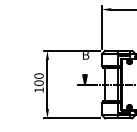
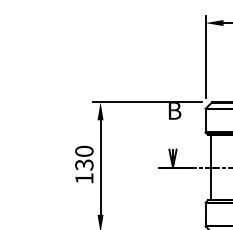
text: (38, 83) -> (83, 165), 100 -> 130

